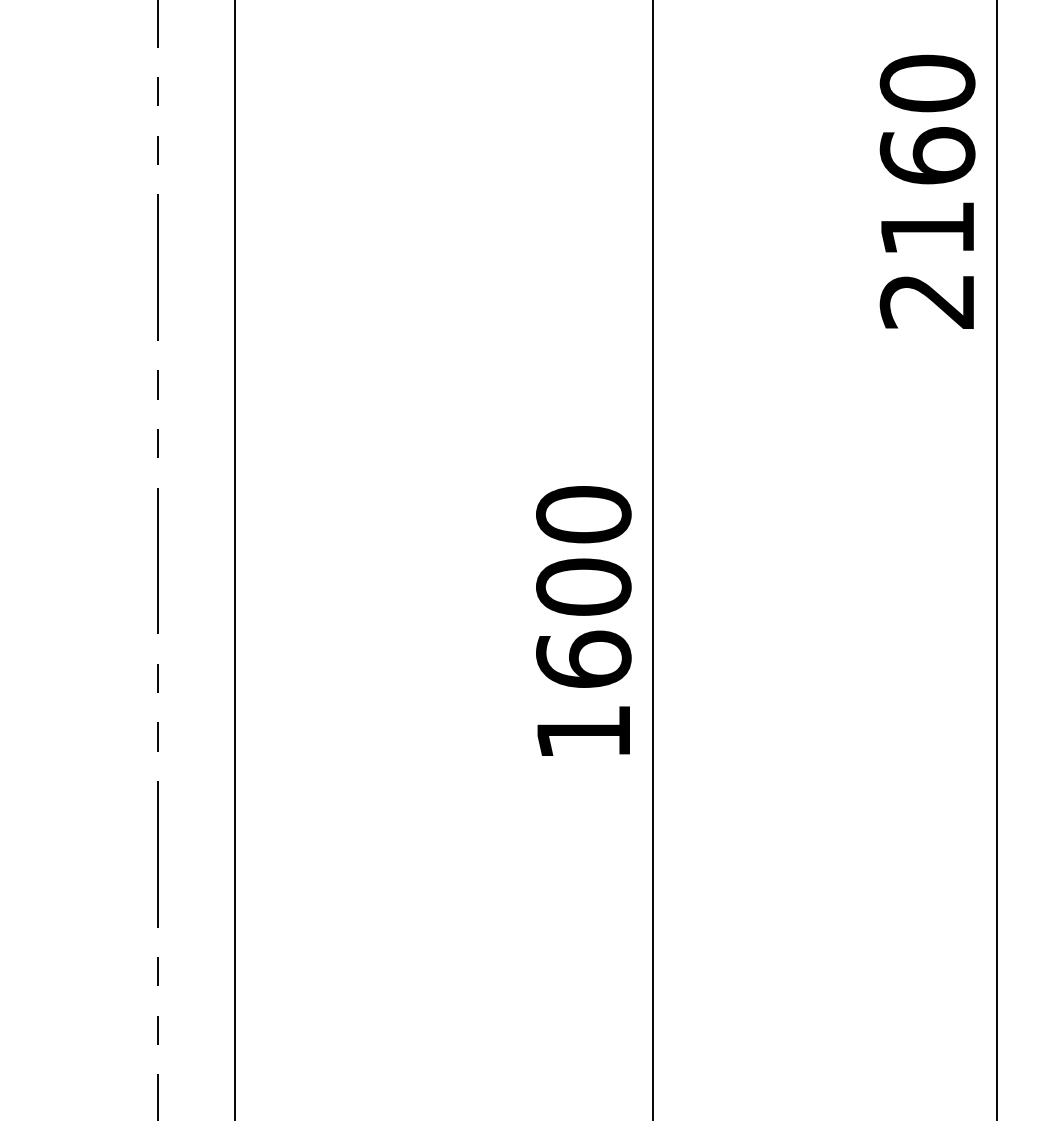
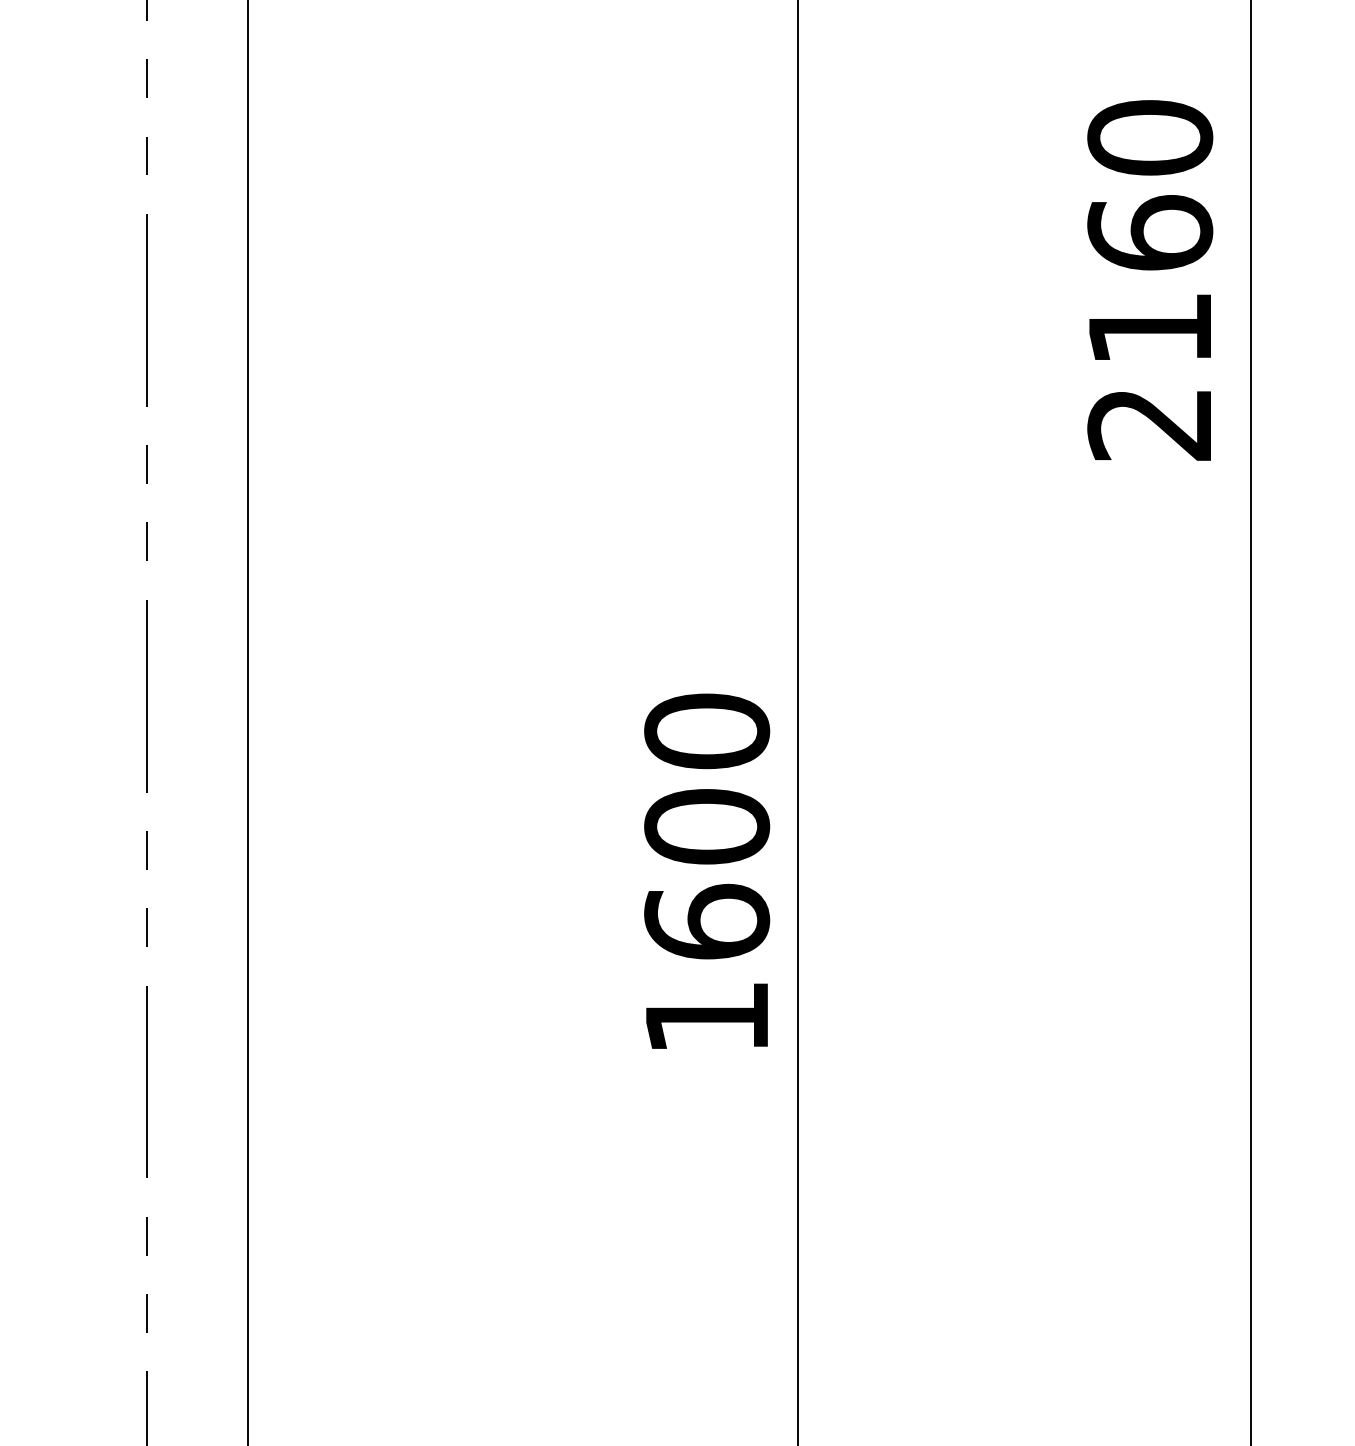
text: (927, 191) -> (1150, 279), moved
text: (583, 620) -> (706, 870), moved

